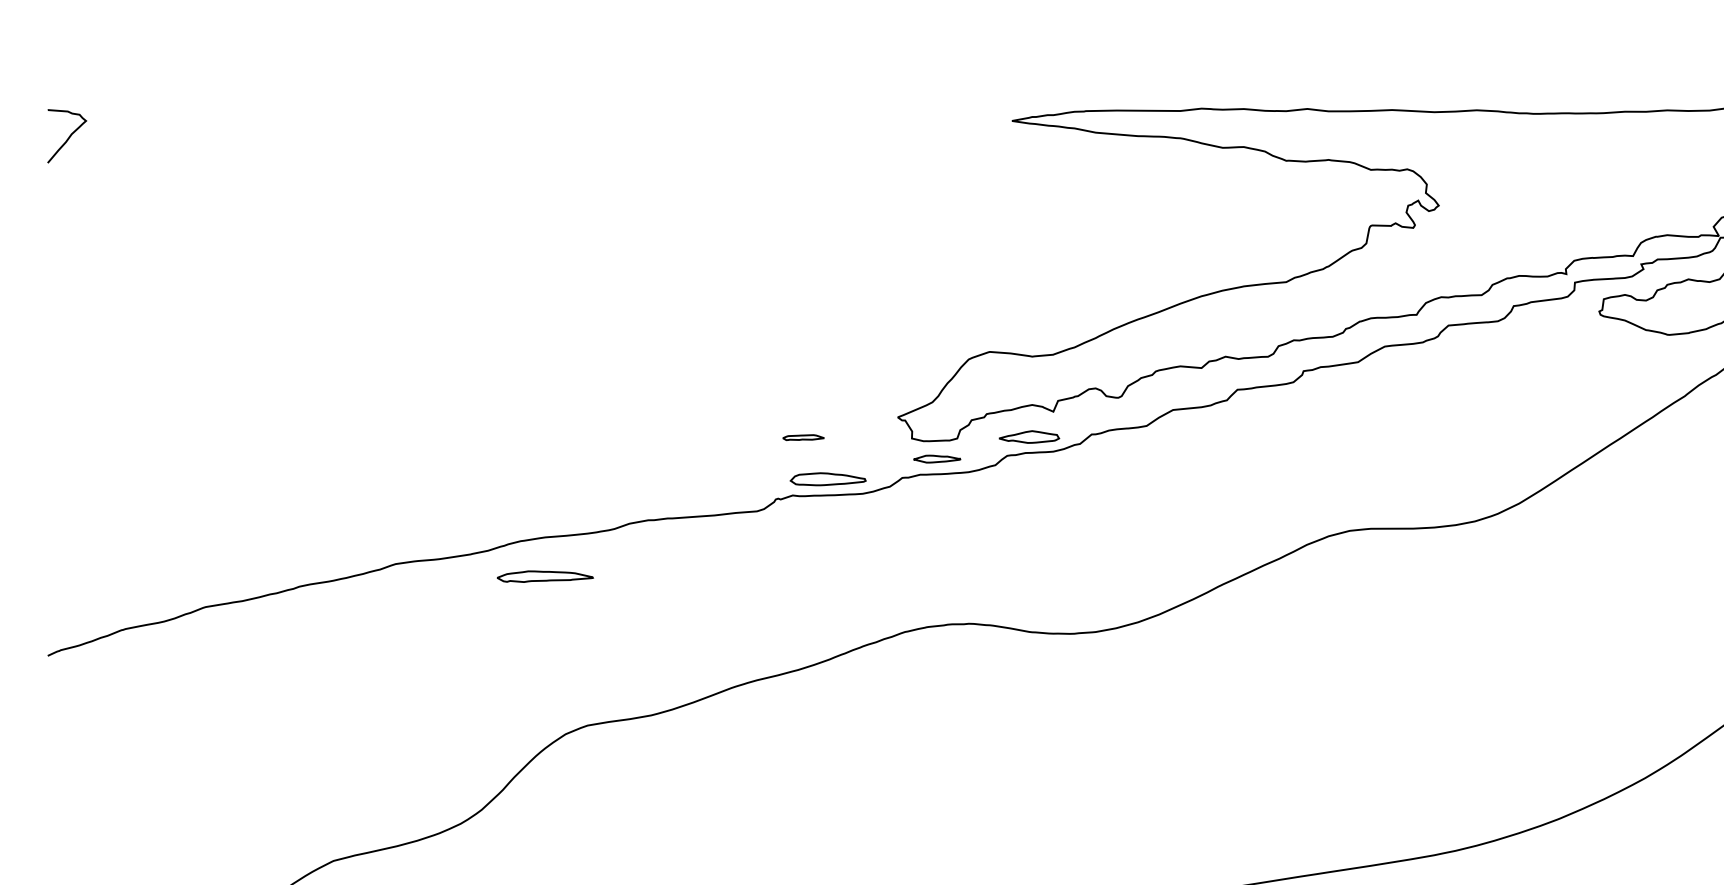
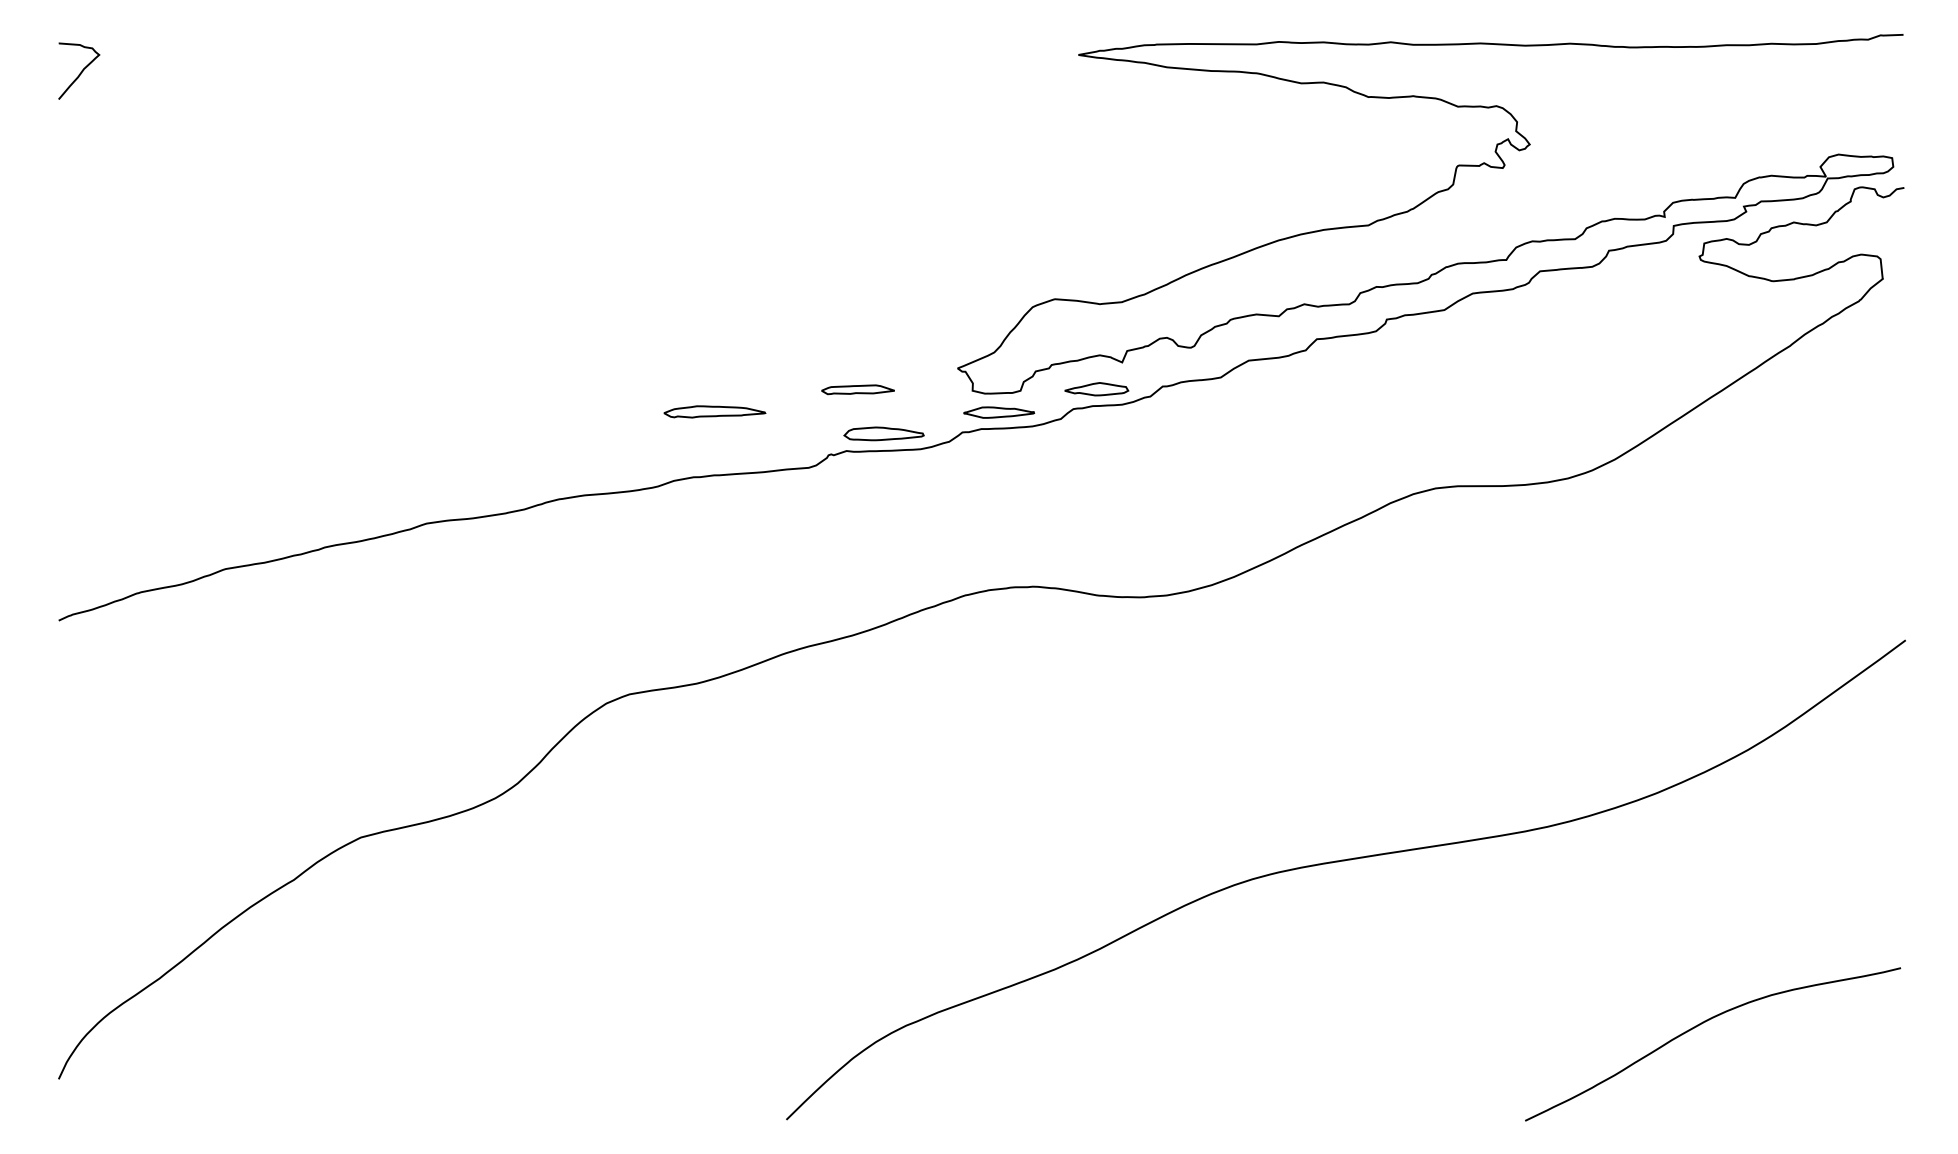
part: (803, 437) -> (857, 389), size x1.67
part: (937, 459) -> (999, 412), size x1.43
part: (544, 576) -> (714, 411), moved

